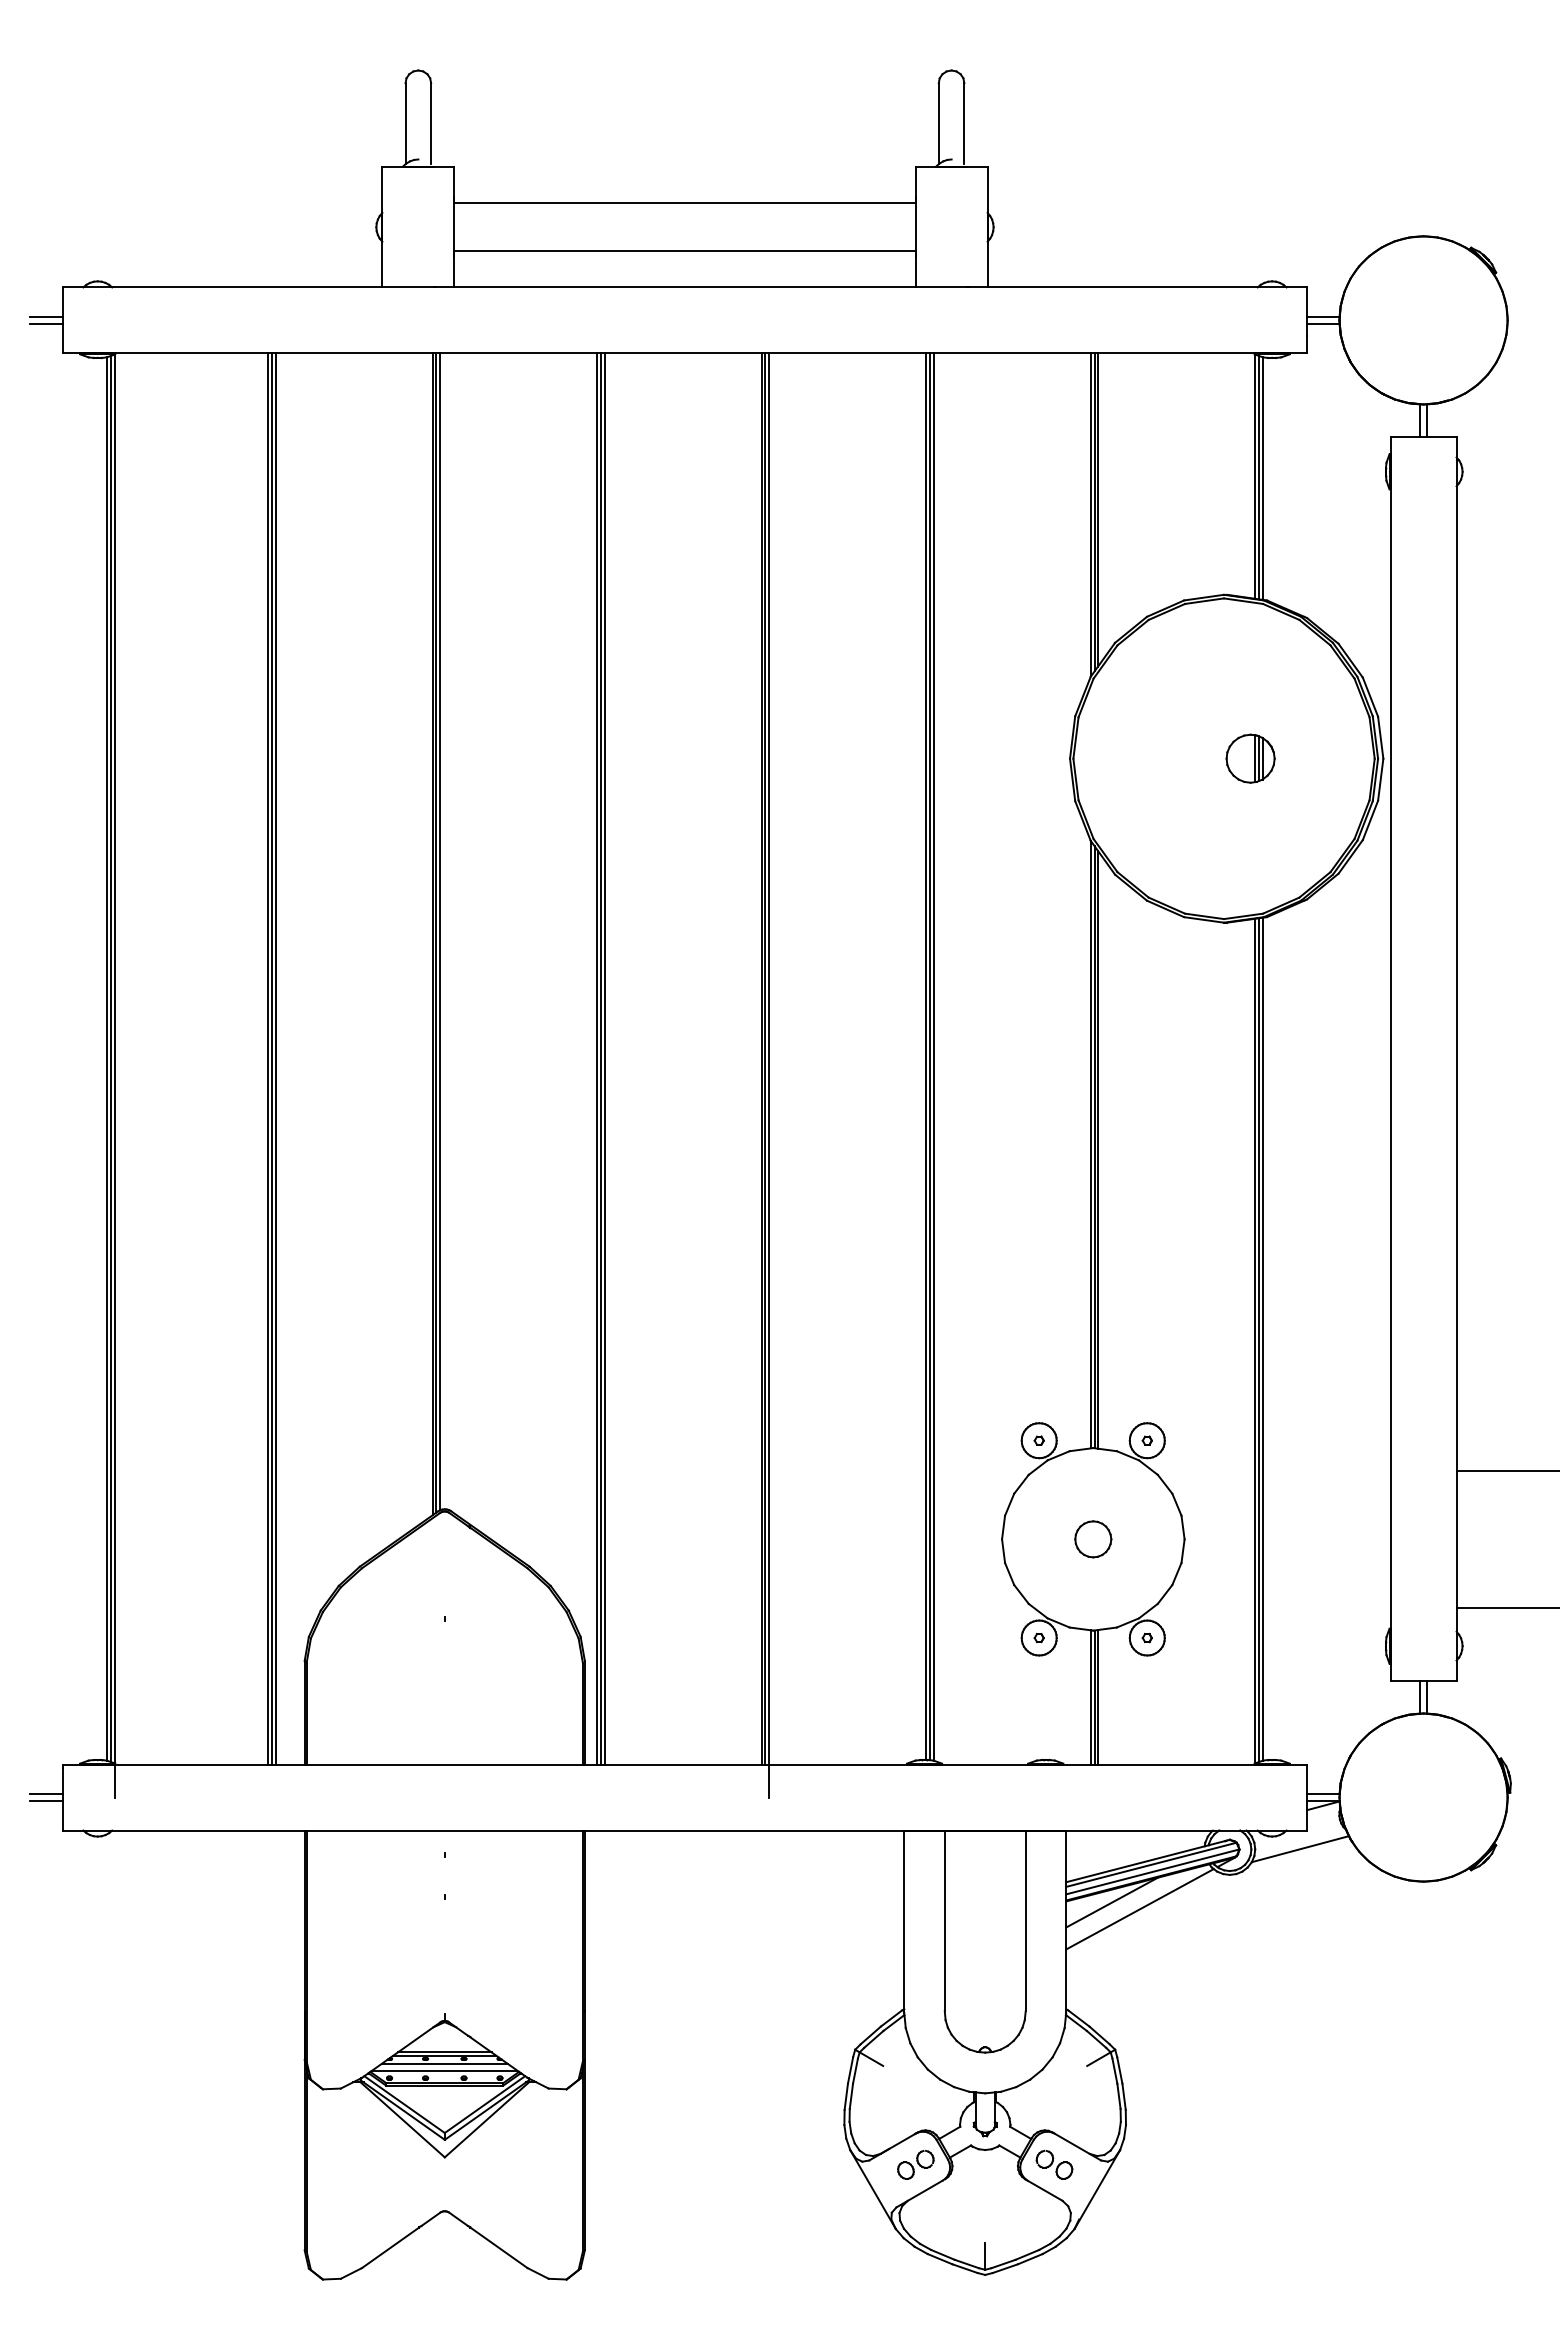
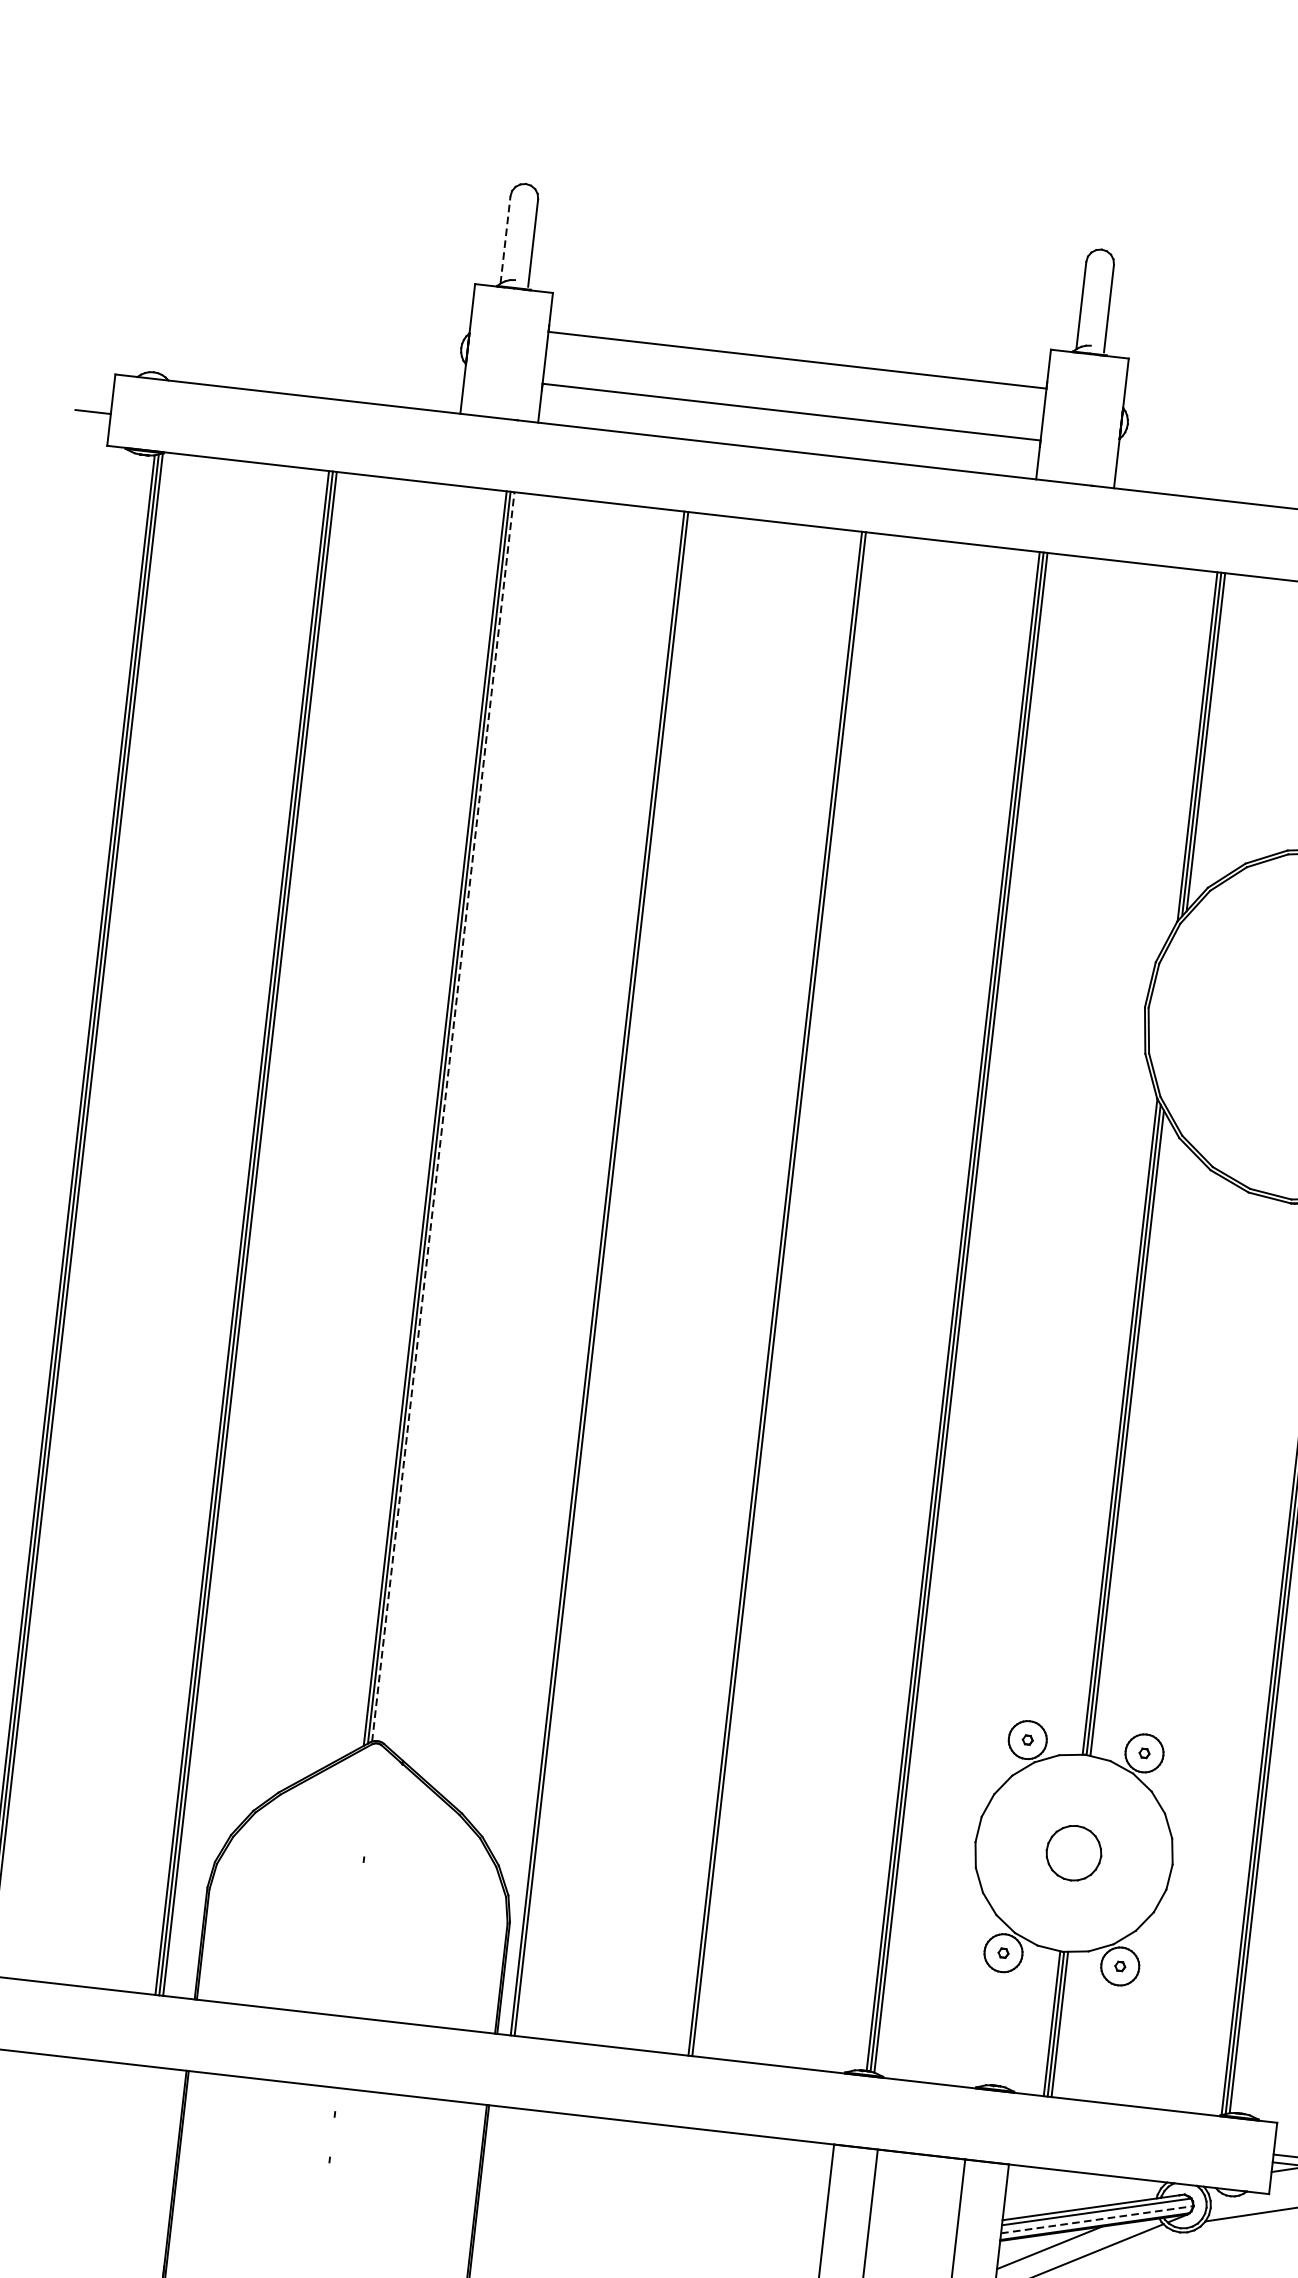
line: (405, 123) -> (505, 239), solid -> dashed
line: (46, 316) -> (94, 403), removed
line: (440, 931) -> (443, 1116), solid -> dashed
line: (604, 1058) -> (605, 1273), removed
line: (769, 1075) -> (781, 1312), removed
part: (1093, 1539) -> (1074, 1853), size x1.4
line: (1153, 1871) -> (1098, 2219), solid -> dashed

